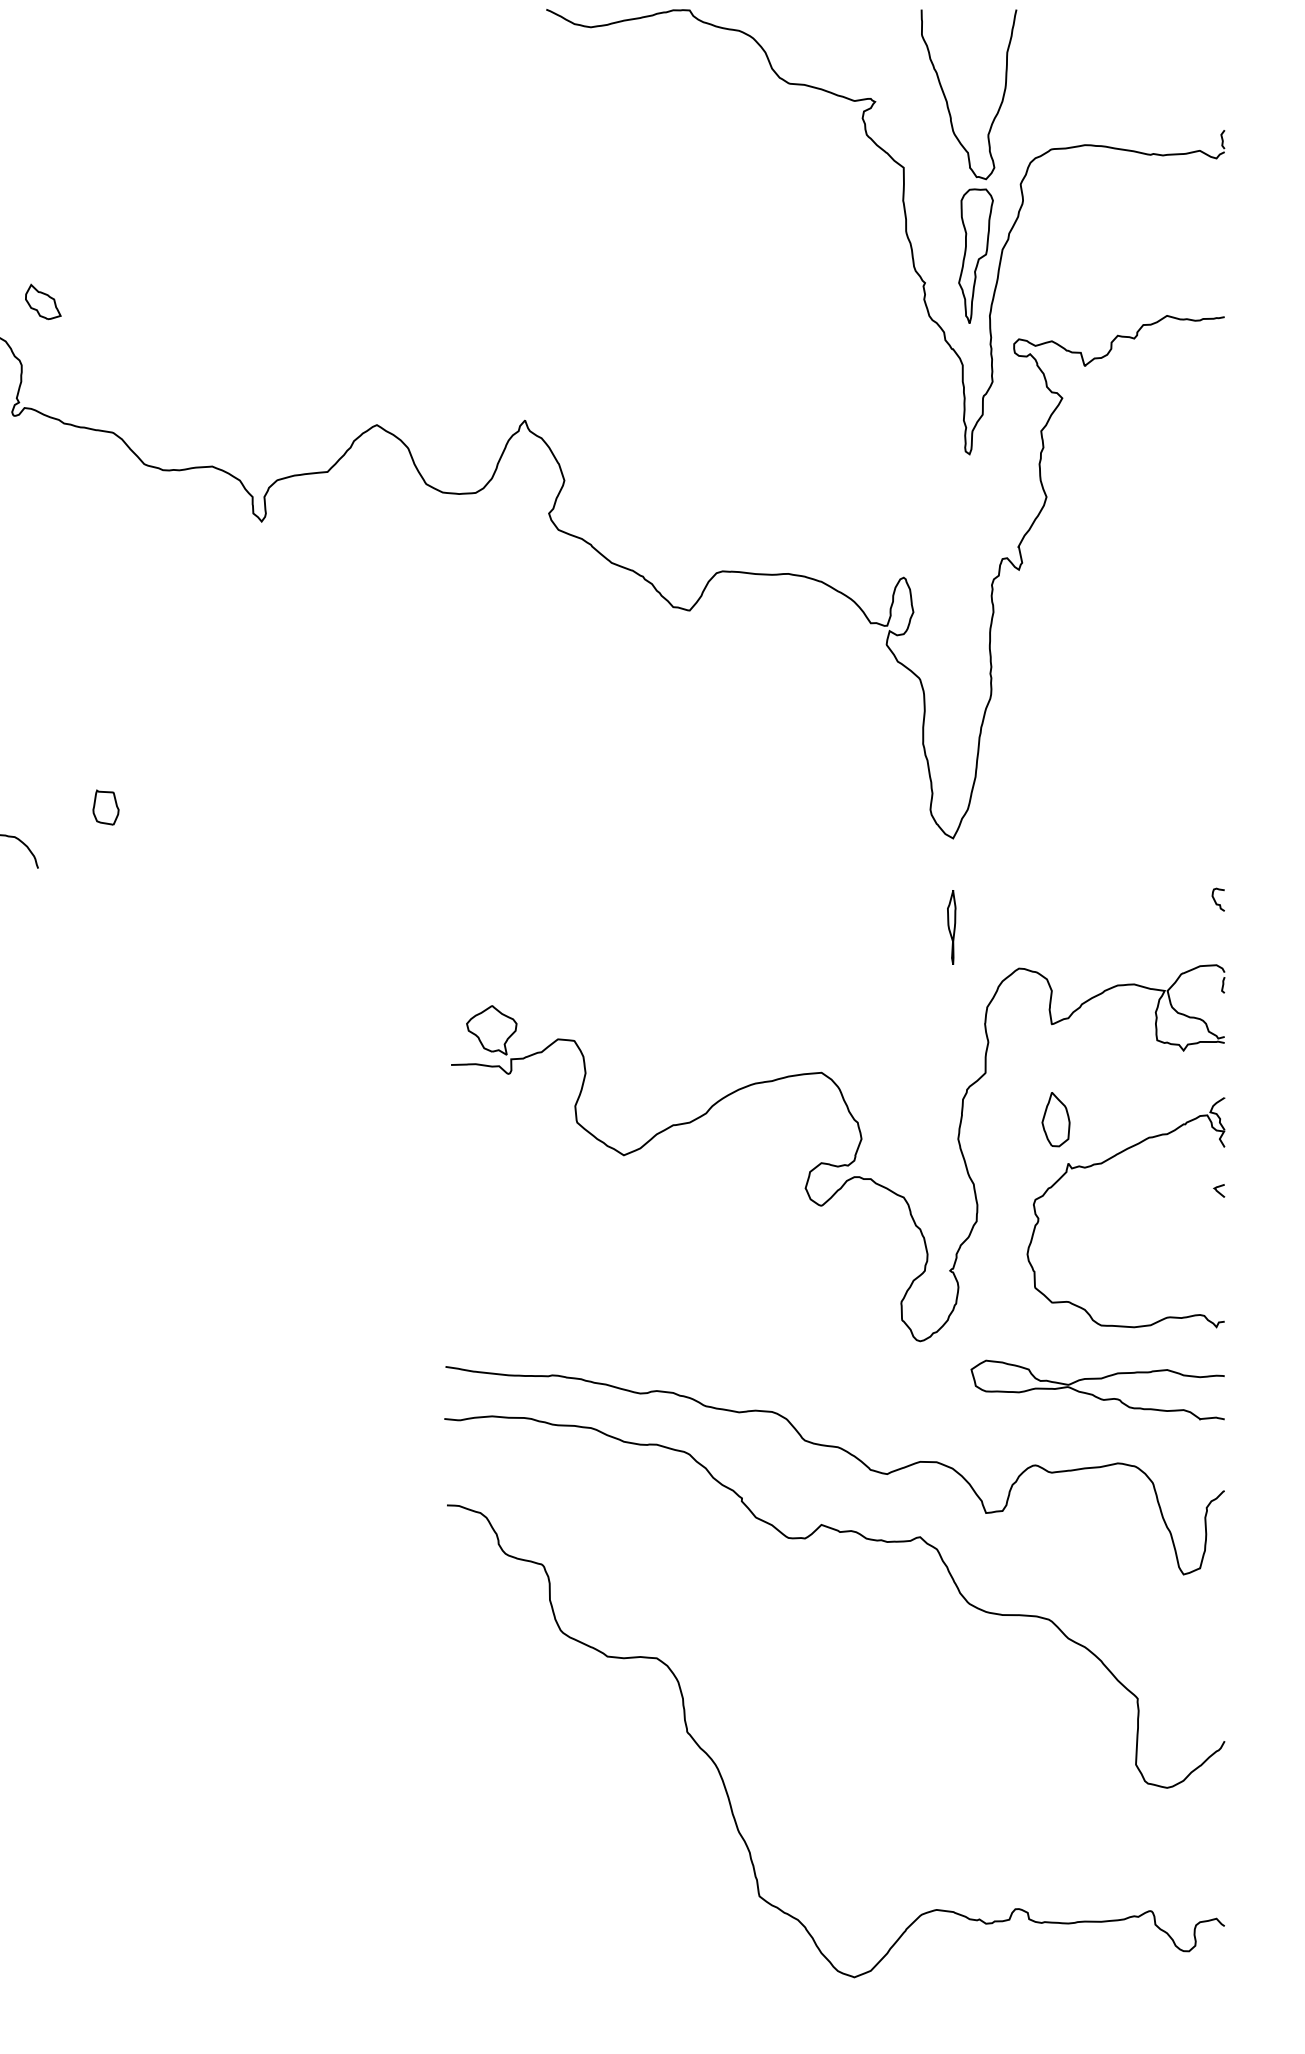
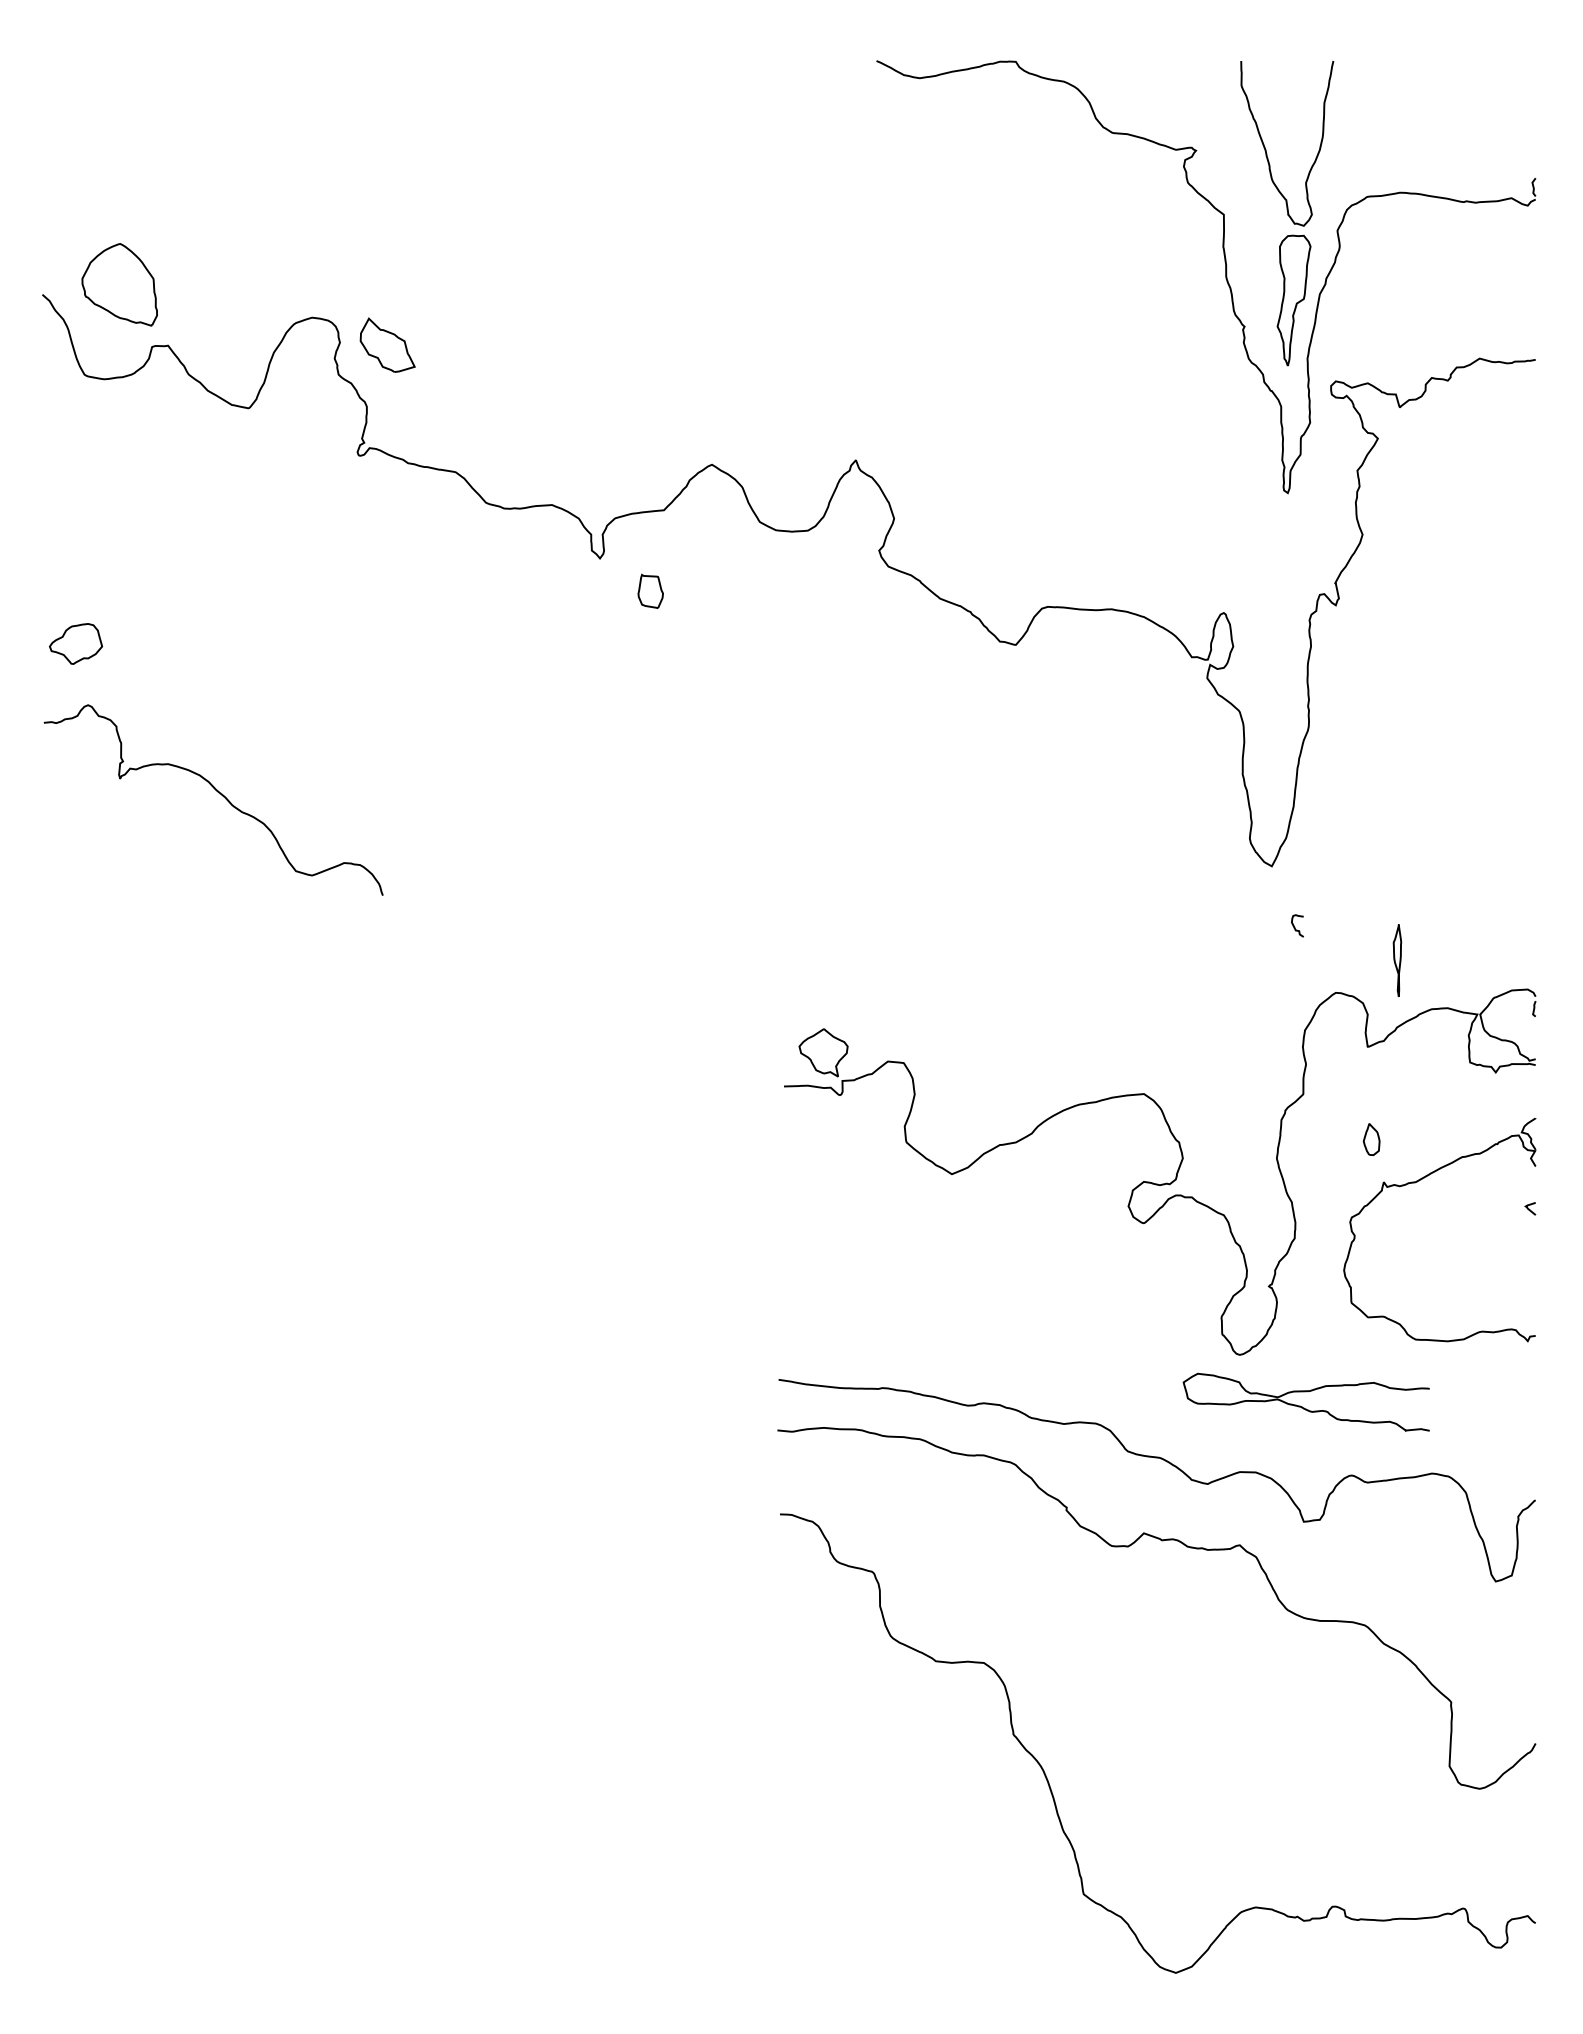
part: (42, 301) -> (387, 344), size x1.6
part: (105, 806) -> (650, 590), moved
curve: (1216, 901) -> (1295, 927), moved
part: (951, 927) -> (1397, 960), moved
part: (1055, 1119) -> (1371, 1139), size x0.6
curve: (1093, 1394) -> (1302, 1406), moved

